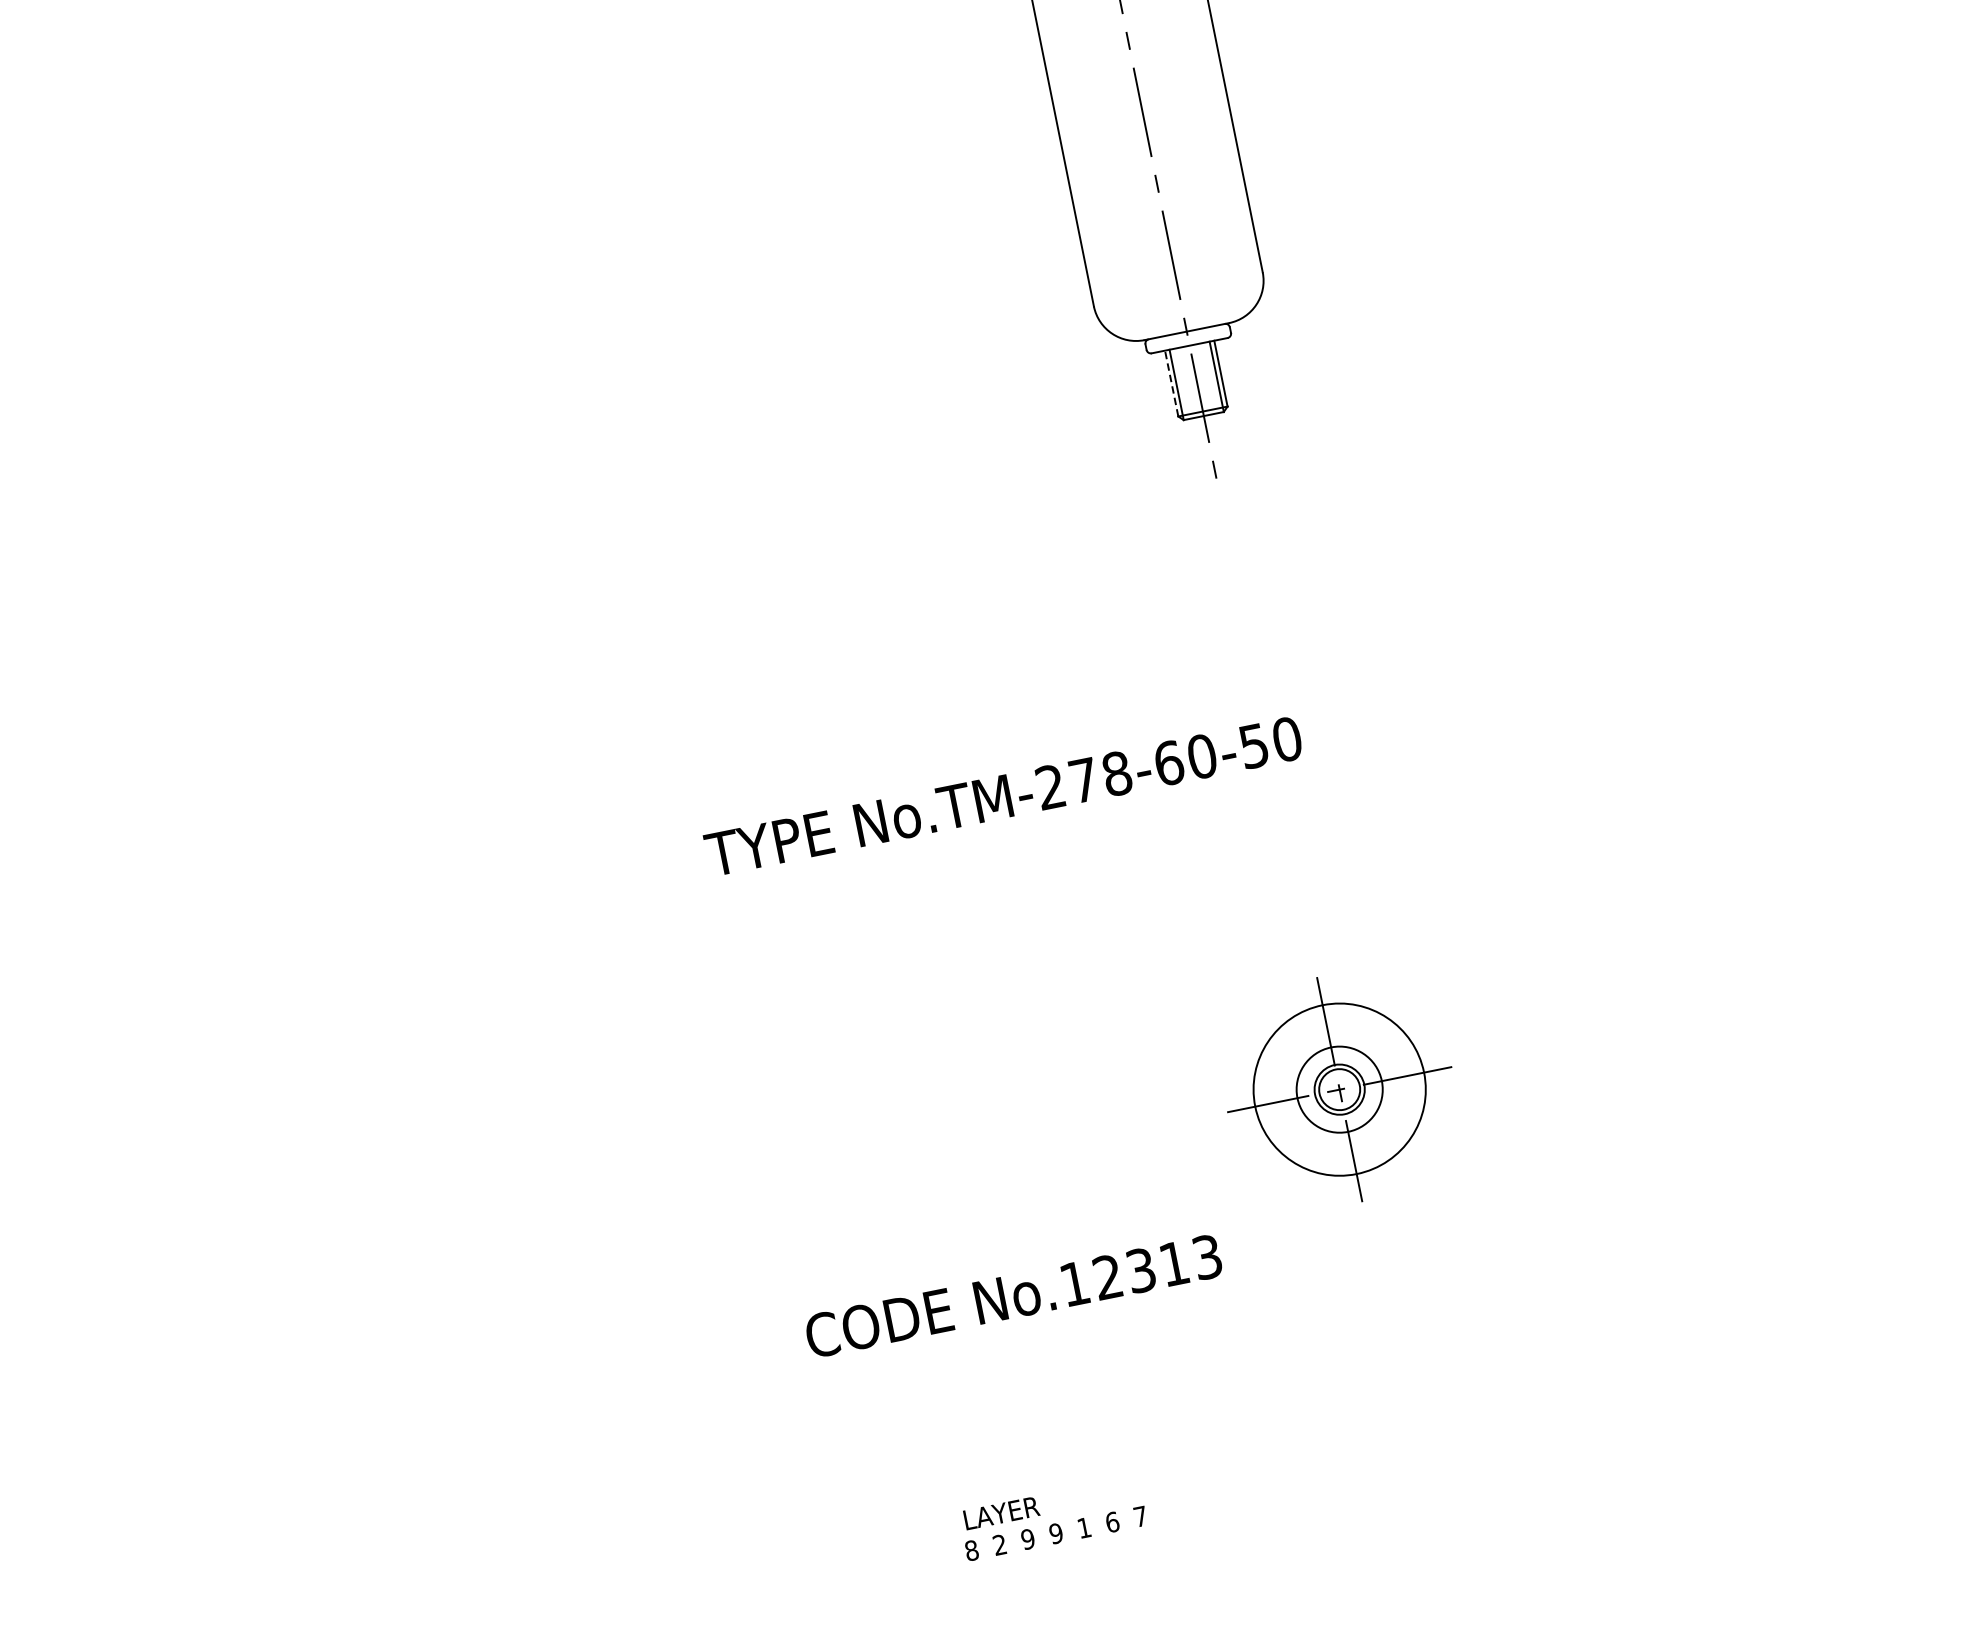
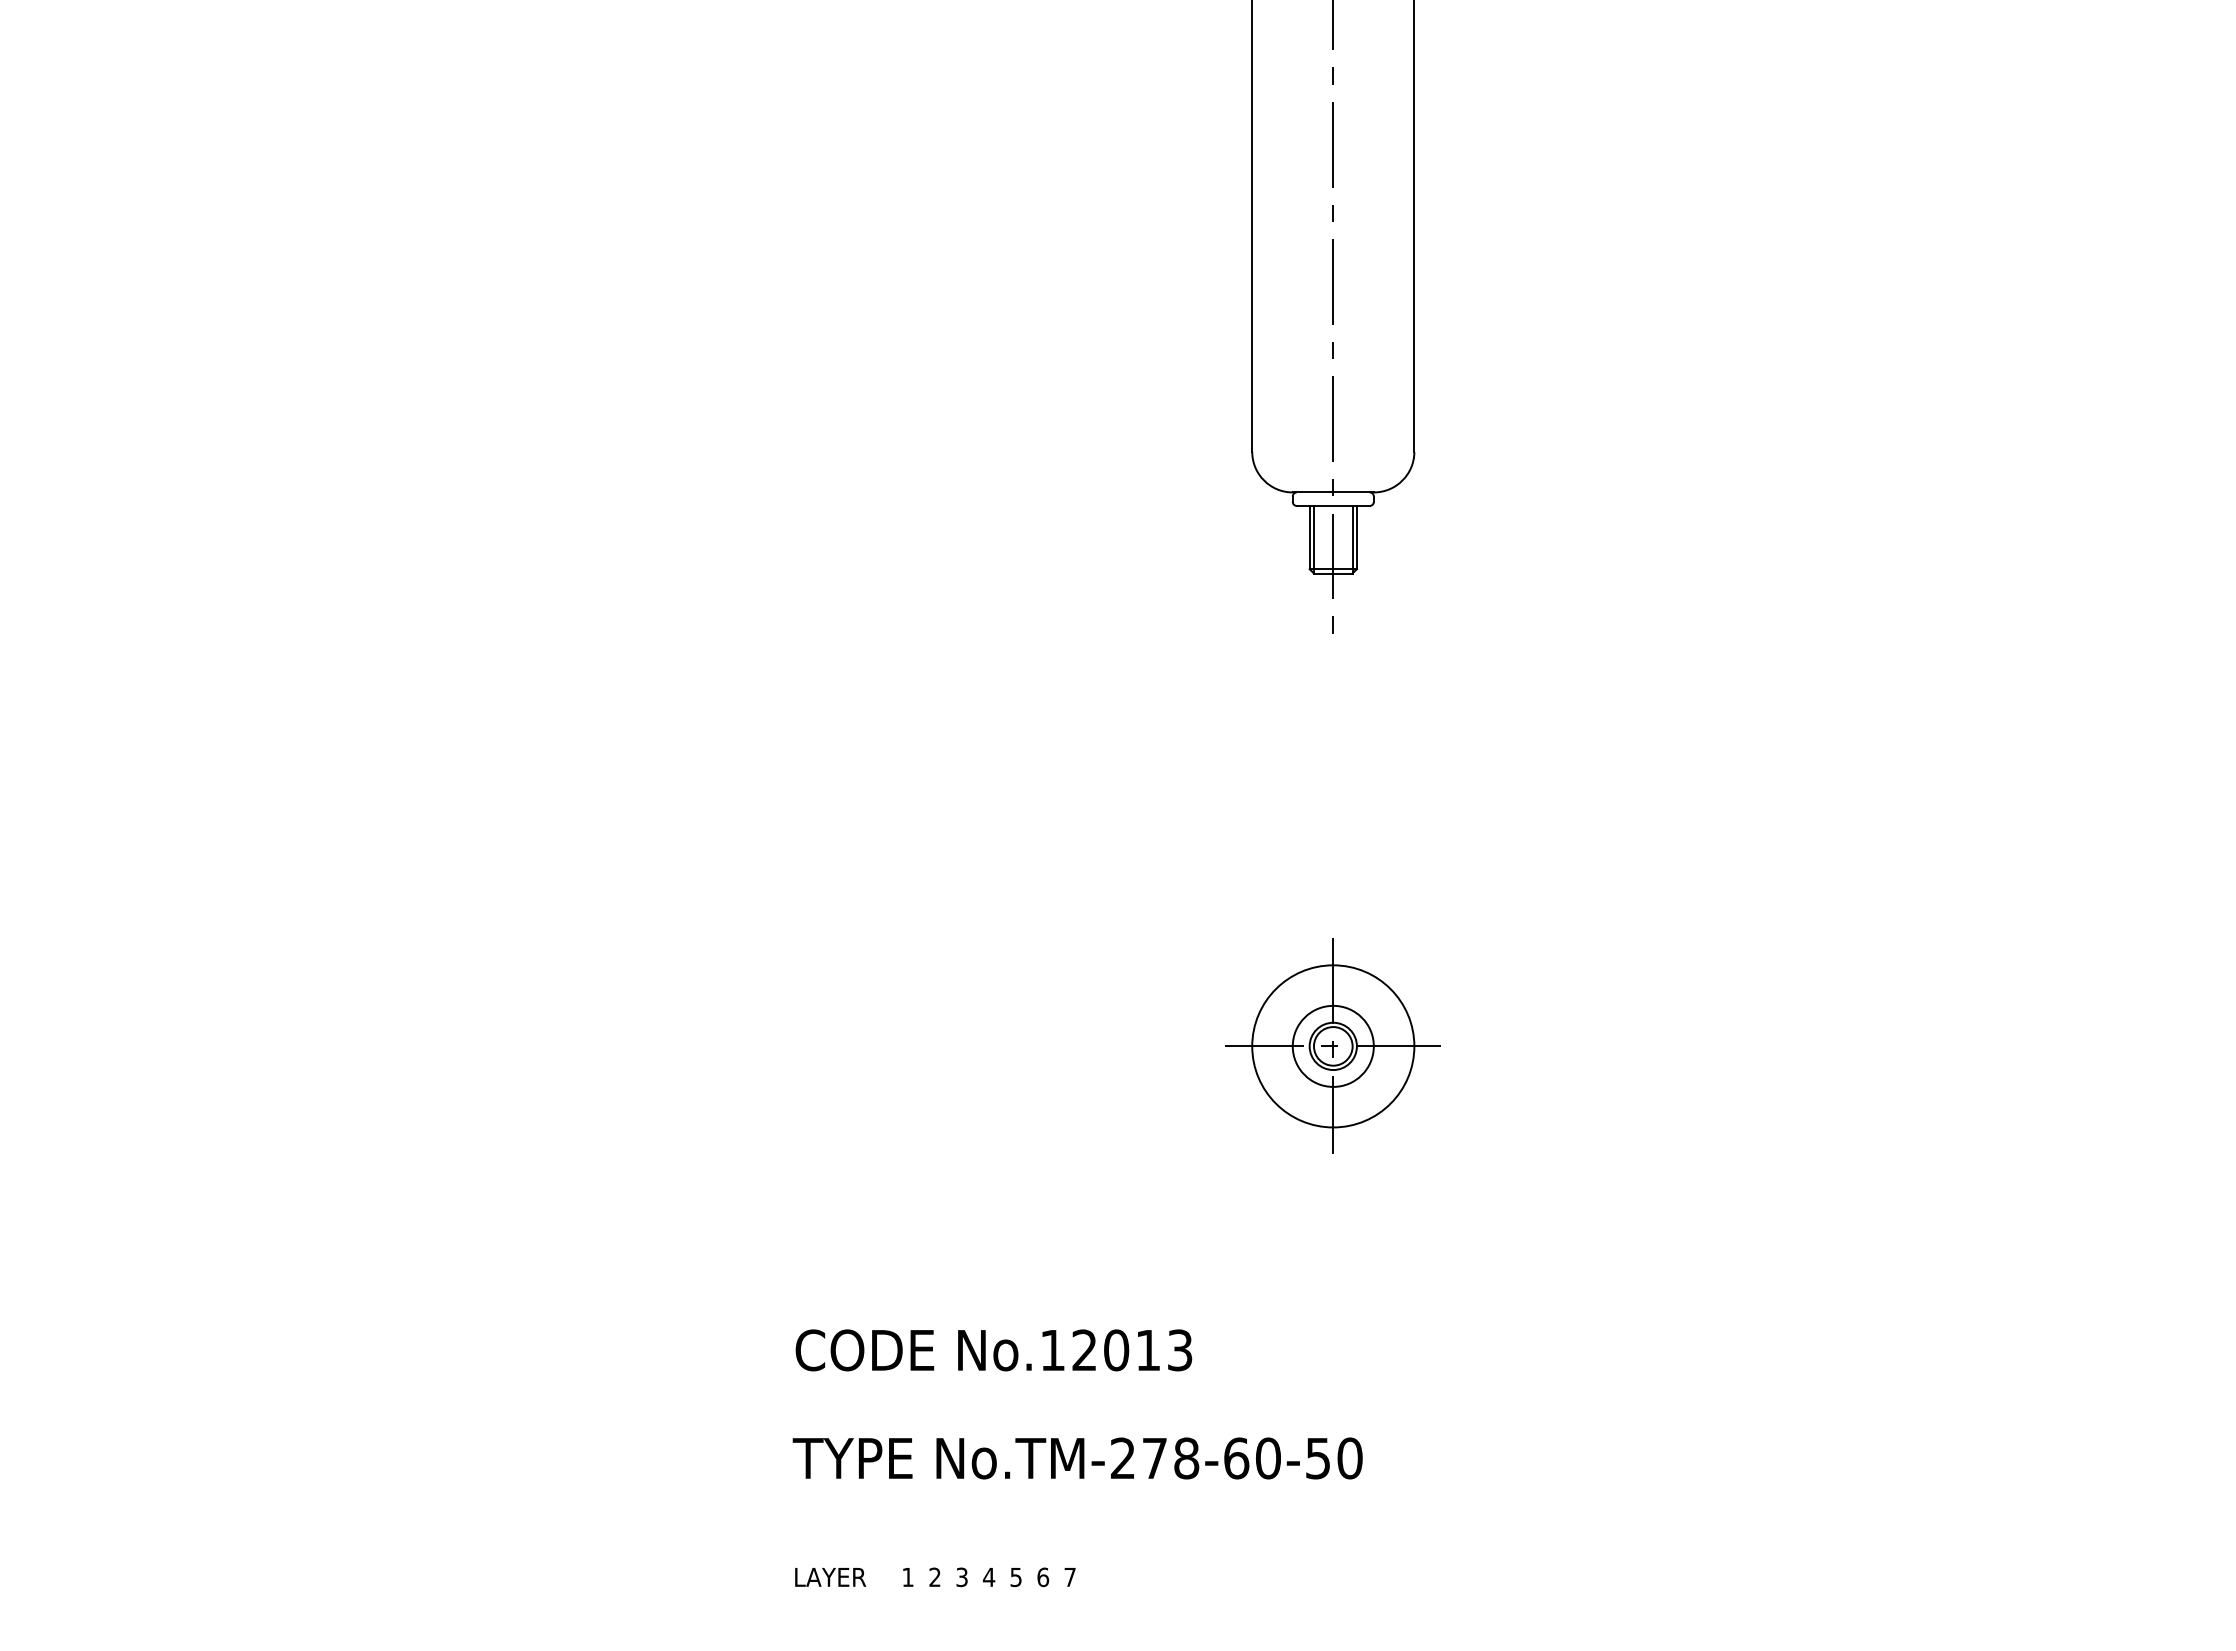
line: (1171, 383) -> (1309, 537), dashed -> solid
text: (1003, 796) -> (1077, 1458), moved
part: (1338, 1088) -> (1332, 1045), moved
text: (1141, 1270) -> (1116, 1350), No.12313 -> No.12013
text: (1001, 1513) -> (830, 1577), moved
text: (1083, 1528) -> (1015, 1577), 1 -> 5
text: (1056, 1533) -> (989, 1577), 9 -> 4
text: (1027, 1538) -> (961, 1576), 9 -> 3
text: (971, 1550) -> (907, 1577), 8 -> 1

